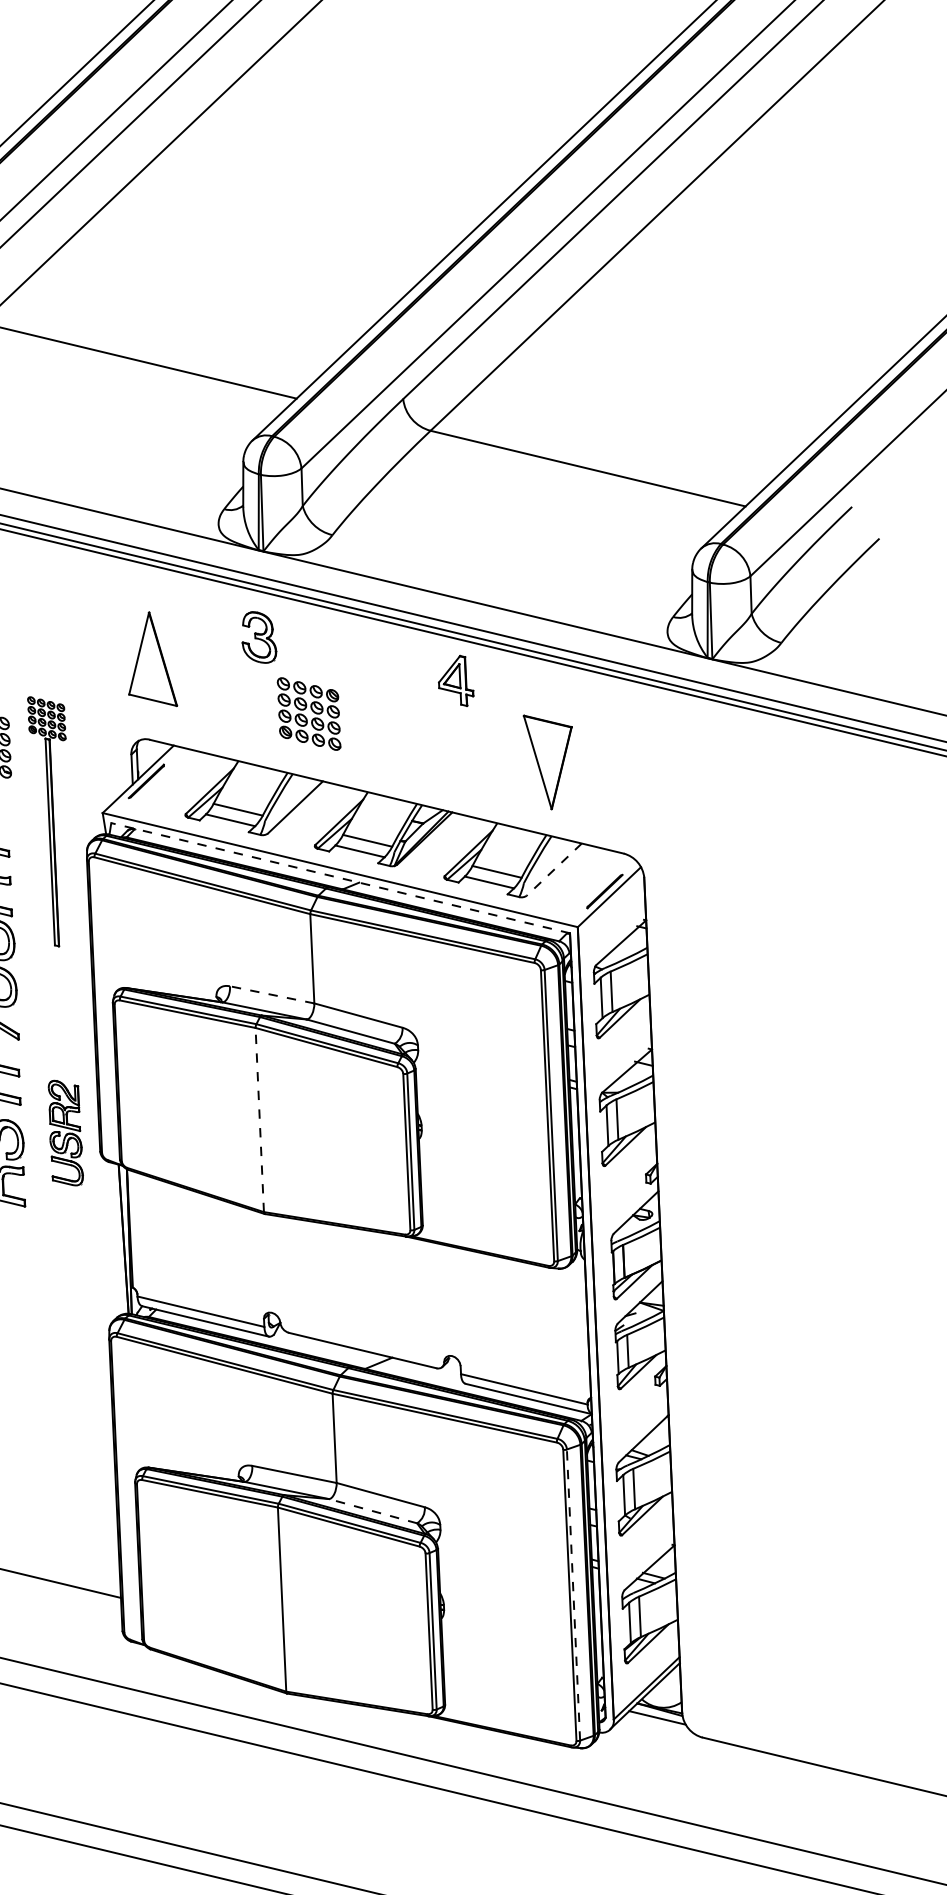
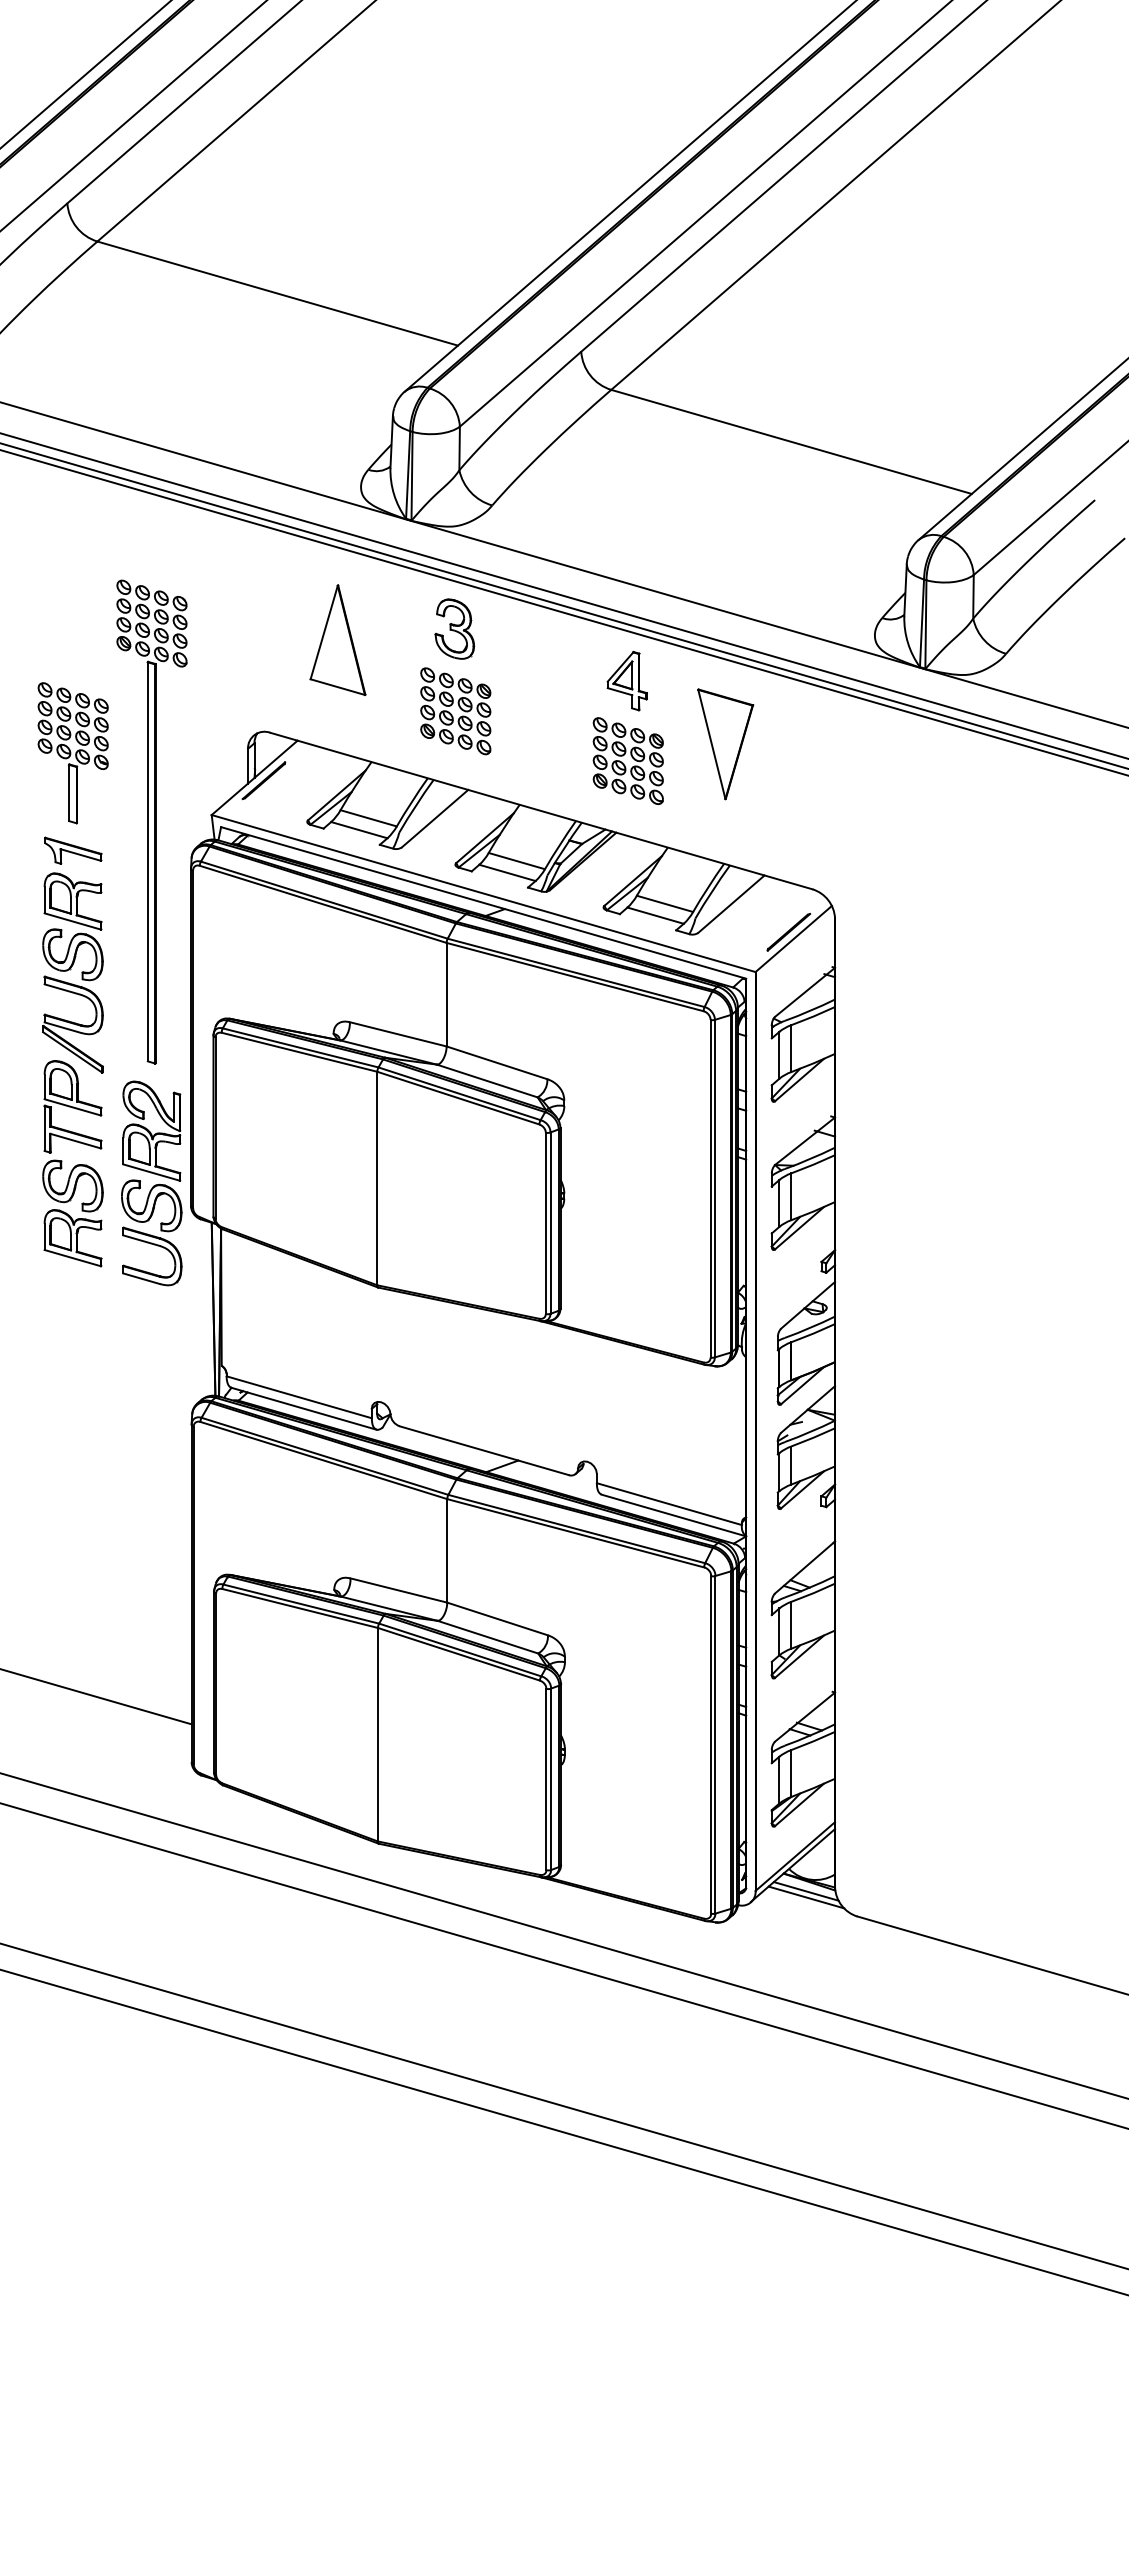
part: (258, 637) -> (454, 628), moved
part: (150, 659) -> (337, 639), moved
part: (459, 749) -> (627, 760), added
part: (549, 762) -> (725, 744), moved
part: (51, 820) -> (151, 821), size x1.67
line: (554, 869) -> (731, 904), dashed -> solid
line: (340, 877) -> (483, 902), dashed -> solid
line: (272, 994) -> (398, 1034), dashed -> solid
line: (259, 1119) -> (377, 1178), dashed -> solid
part: (65, 1133) -> (151, 1183), size x1.67
line: (372, 1511) -> (487, 1637), dashed -> solid
line: (573, 1594) -> (715, 1744), dashed -> solid
line: (657, 1723) -> (806, 1897), added

